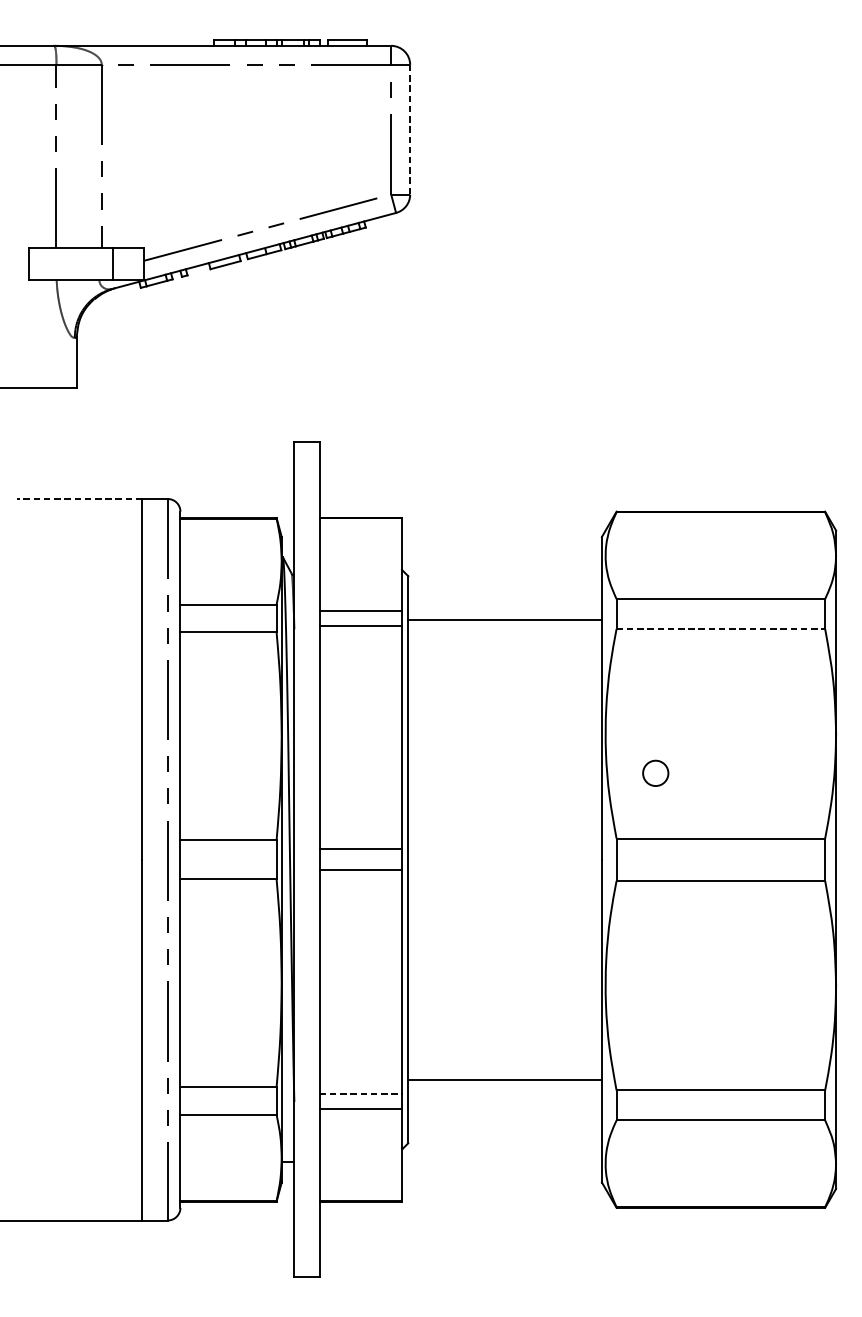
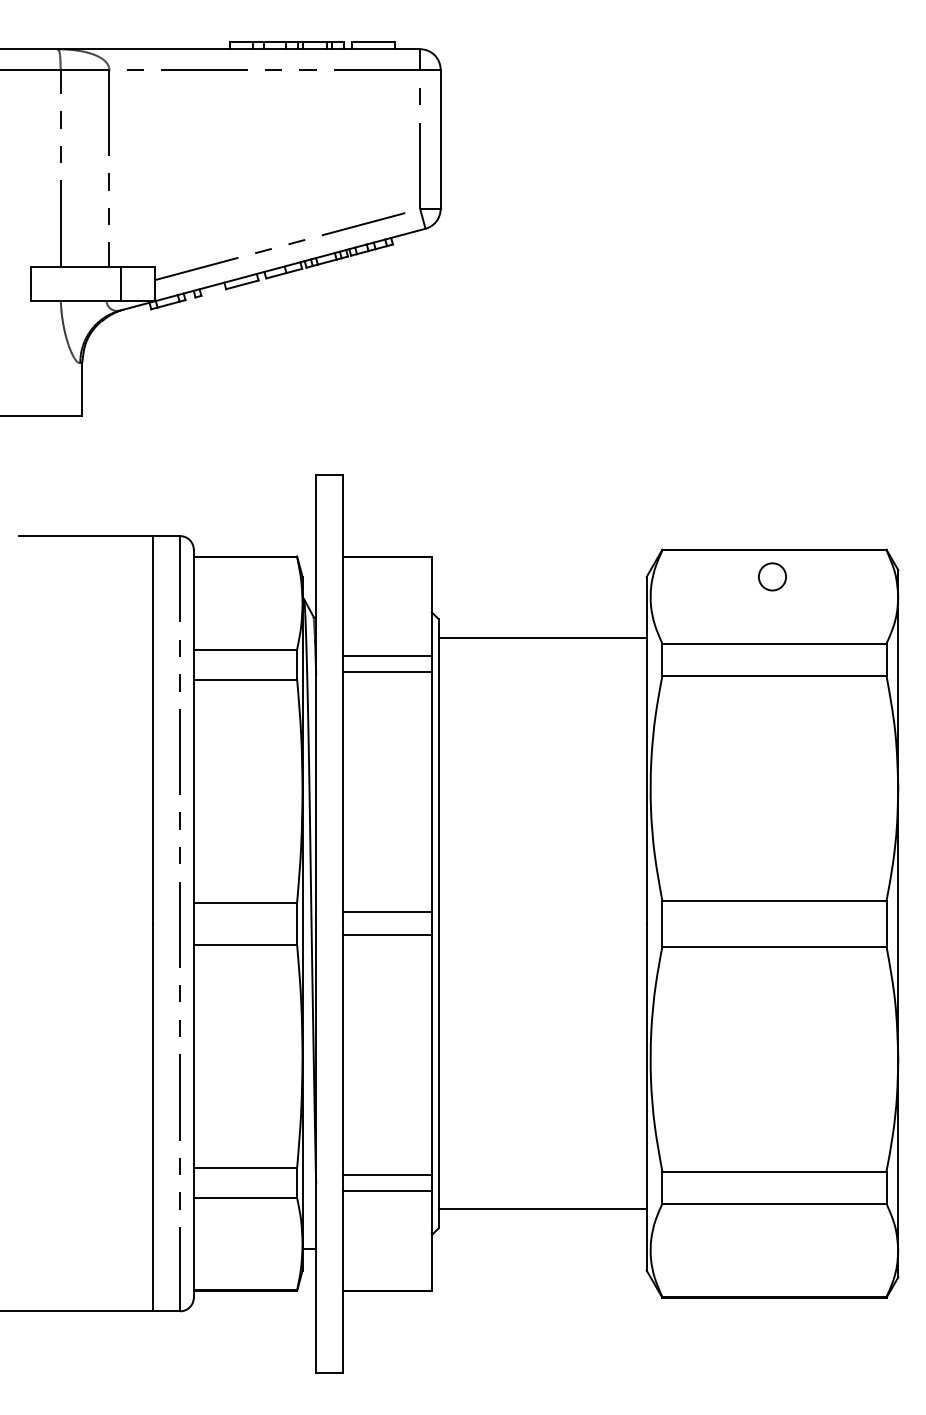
line: (410, 129) -> (440, 139), dashed -> solid
line: (79, 499) -> (85, 536), dashed -> solid
line: (504, 620) -> (542, 638), moved
line: (720, 628) -> (774, 675), dashed -> solid
circle: (655, 772) -> (772, 576), moved
line: (504, 1080) -> (542, 1209), moved
line: (361, 1094) -> (388, 1175), dashed -> solid

